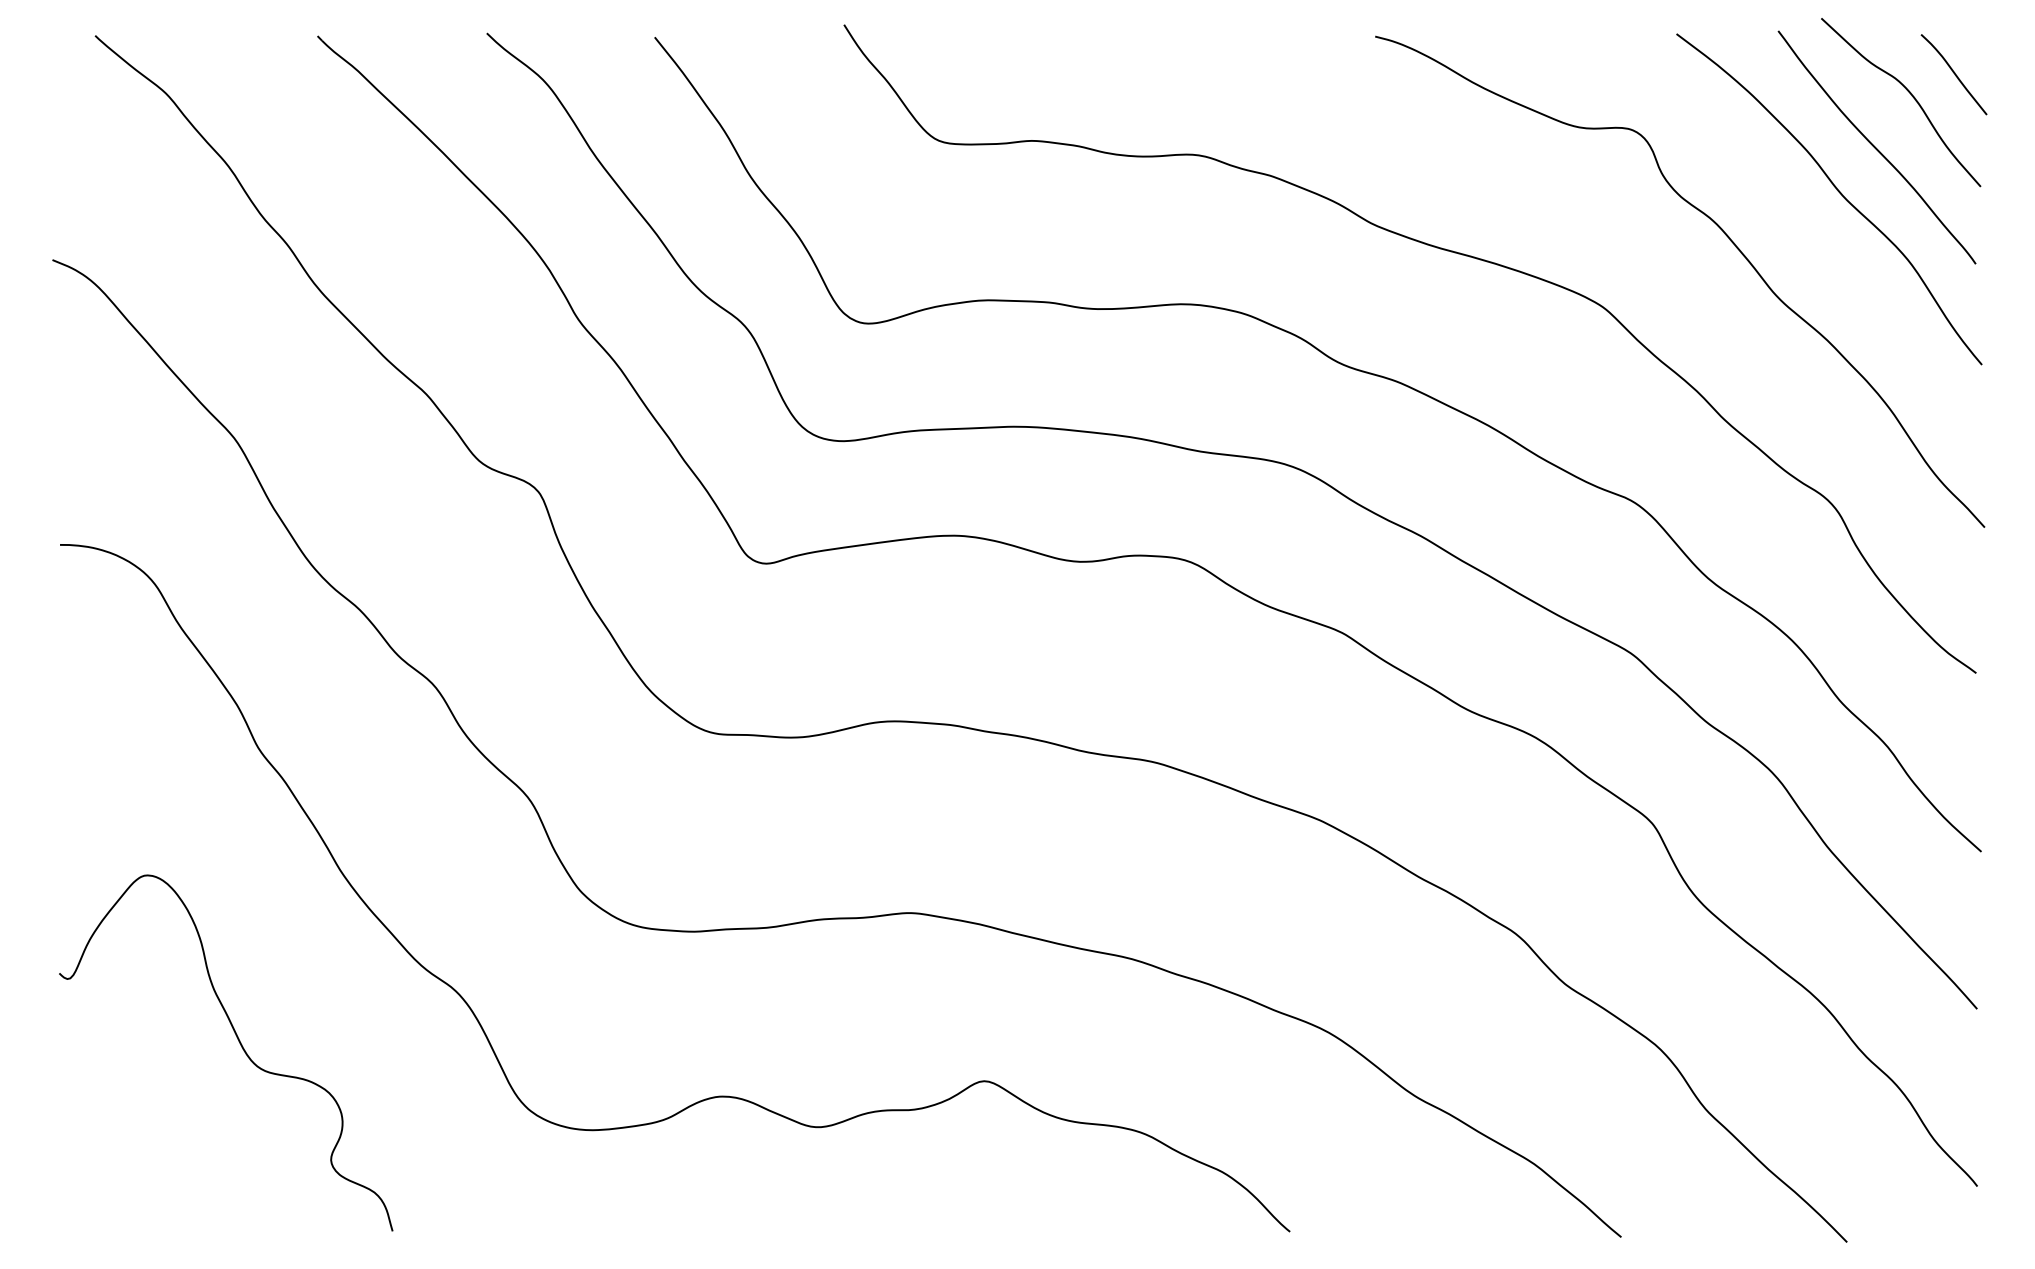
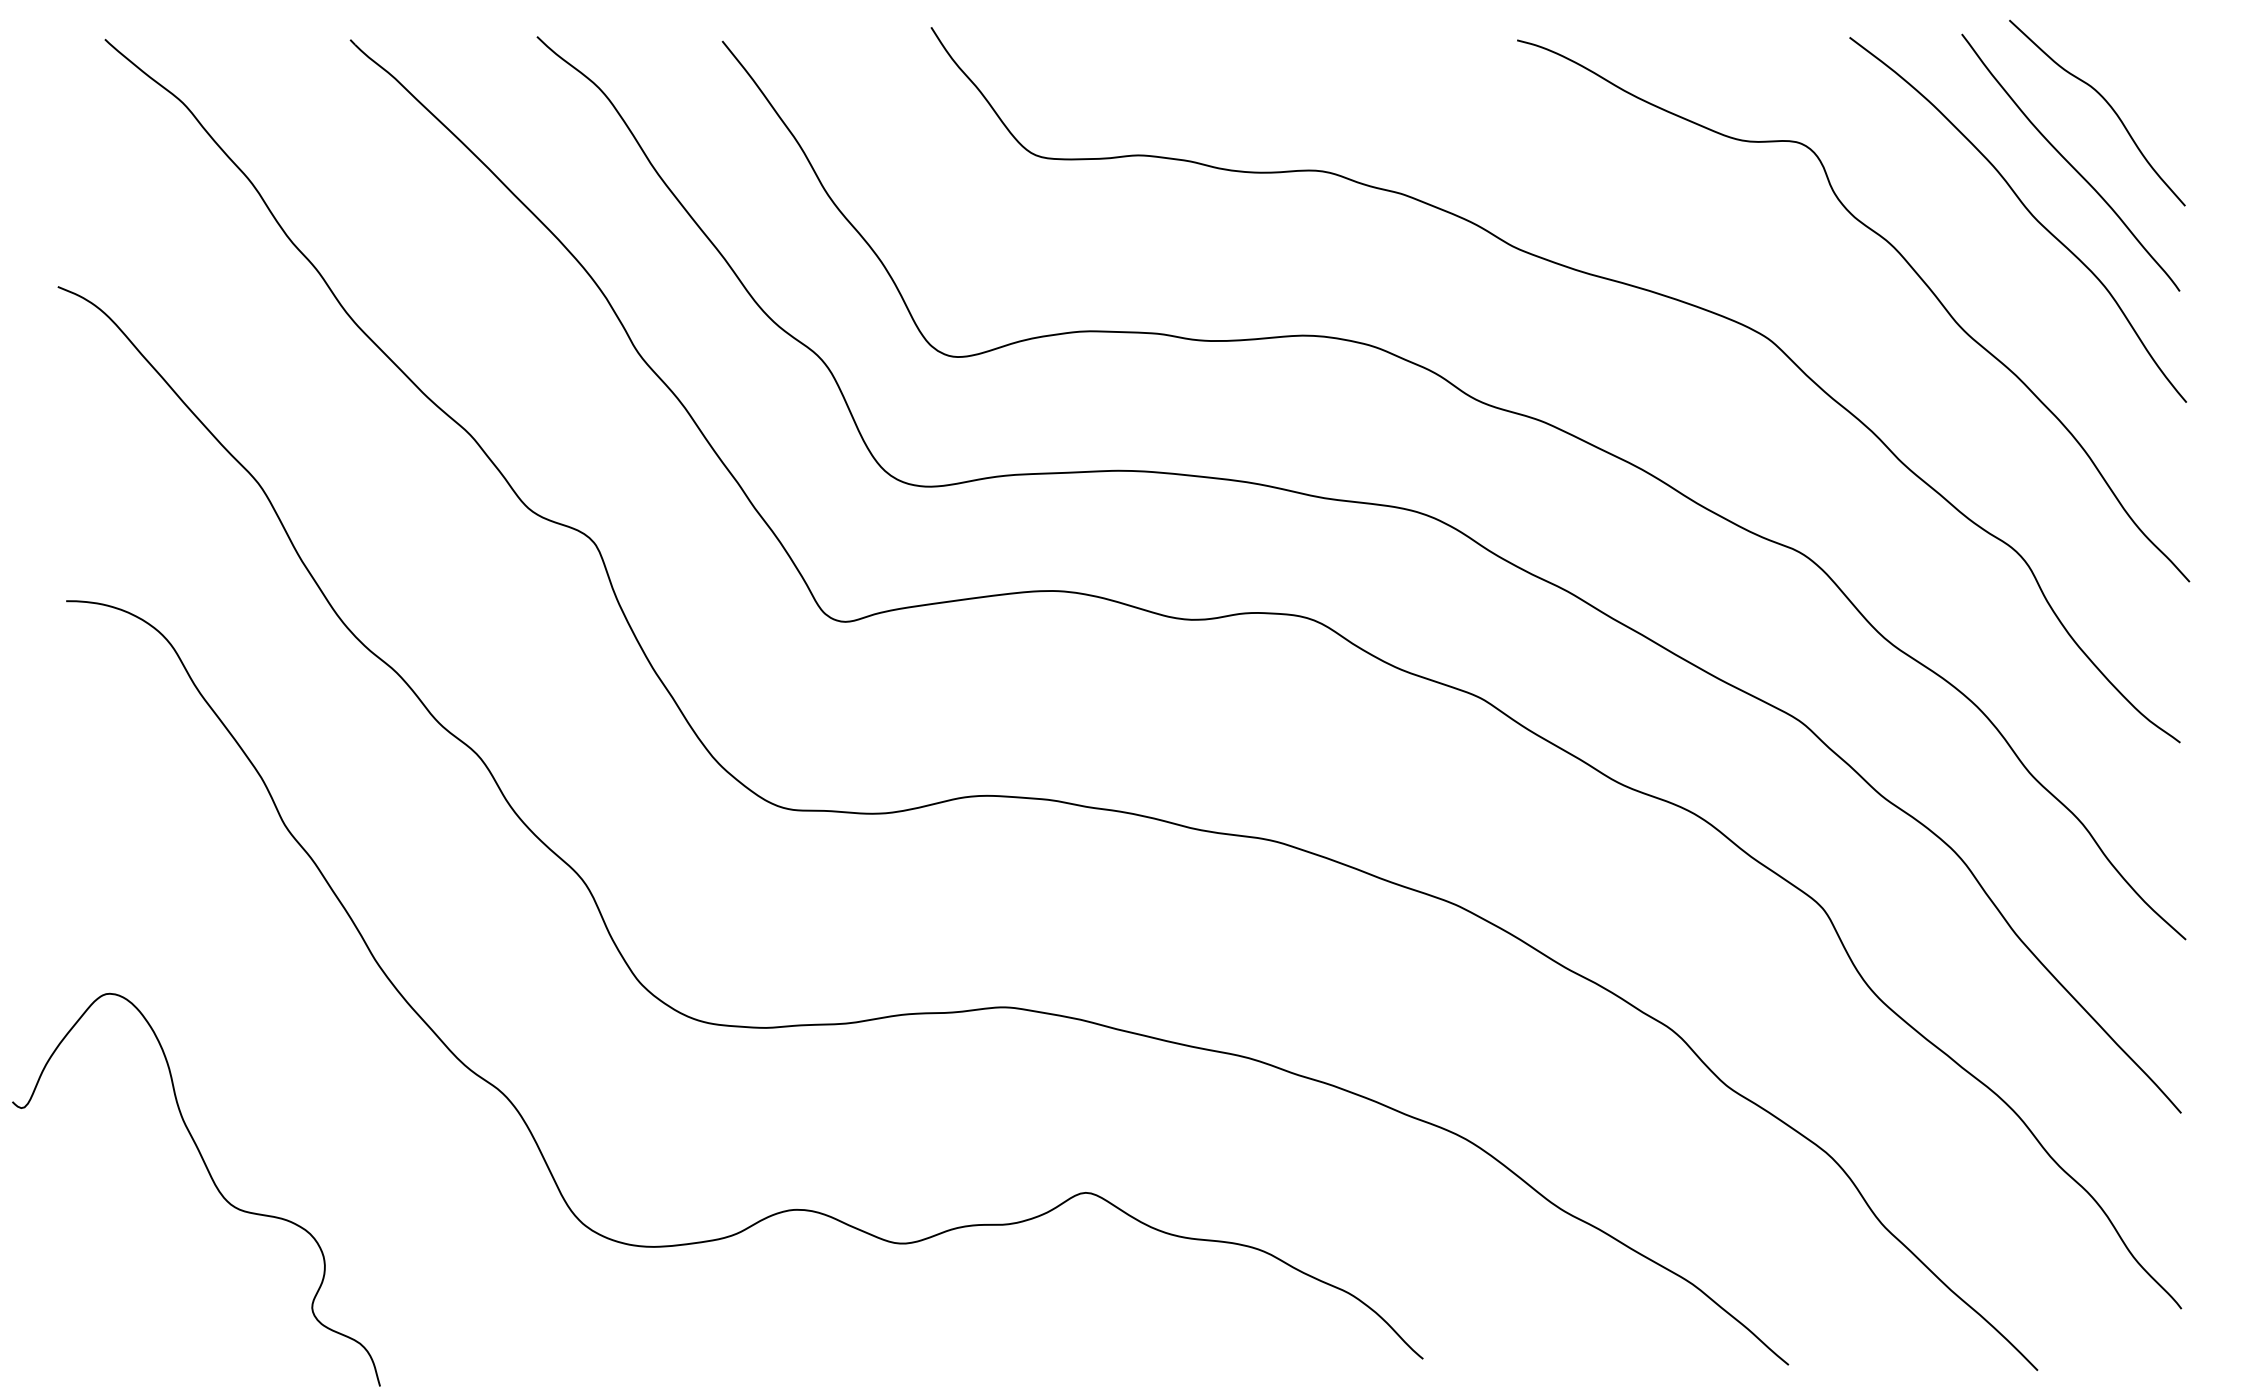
curve: (1953, 73) -> (2155, 81), removed
curve: (240, 1045) -> (212, 1181), moved

